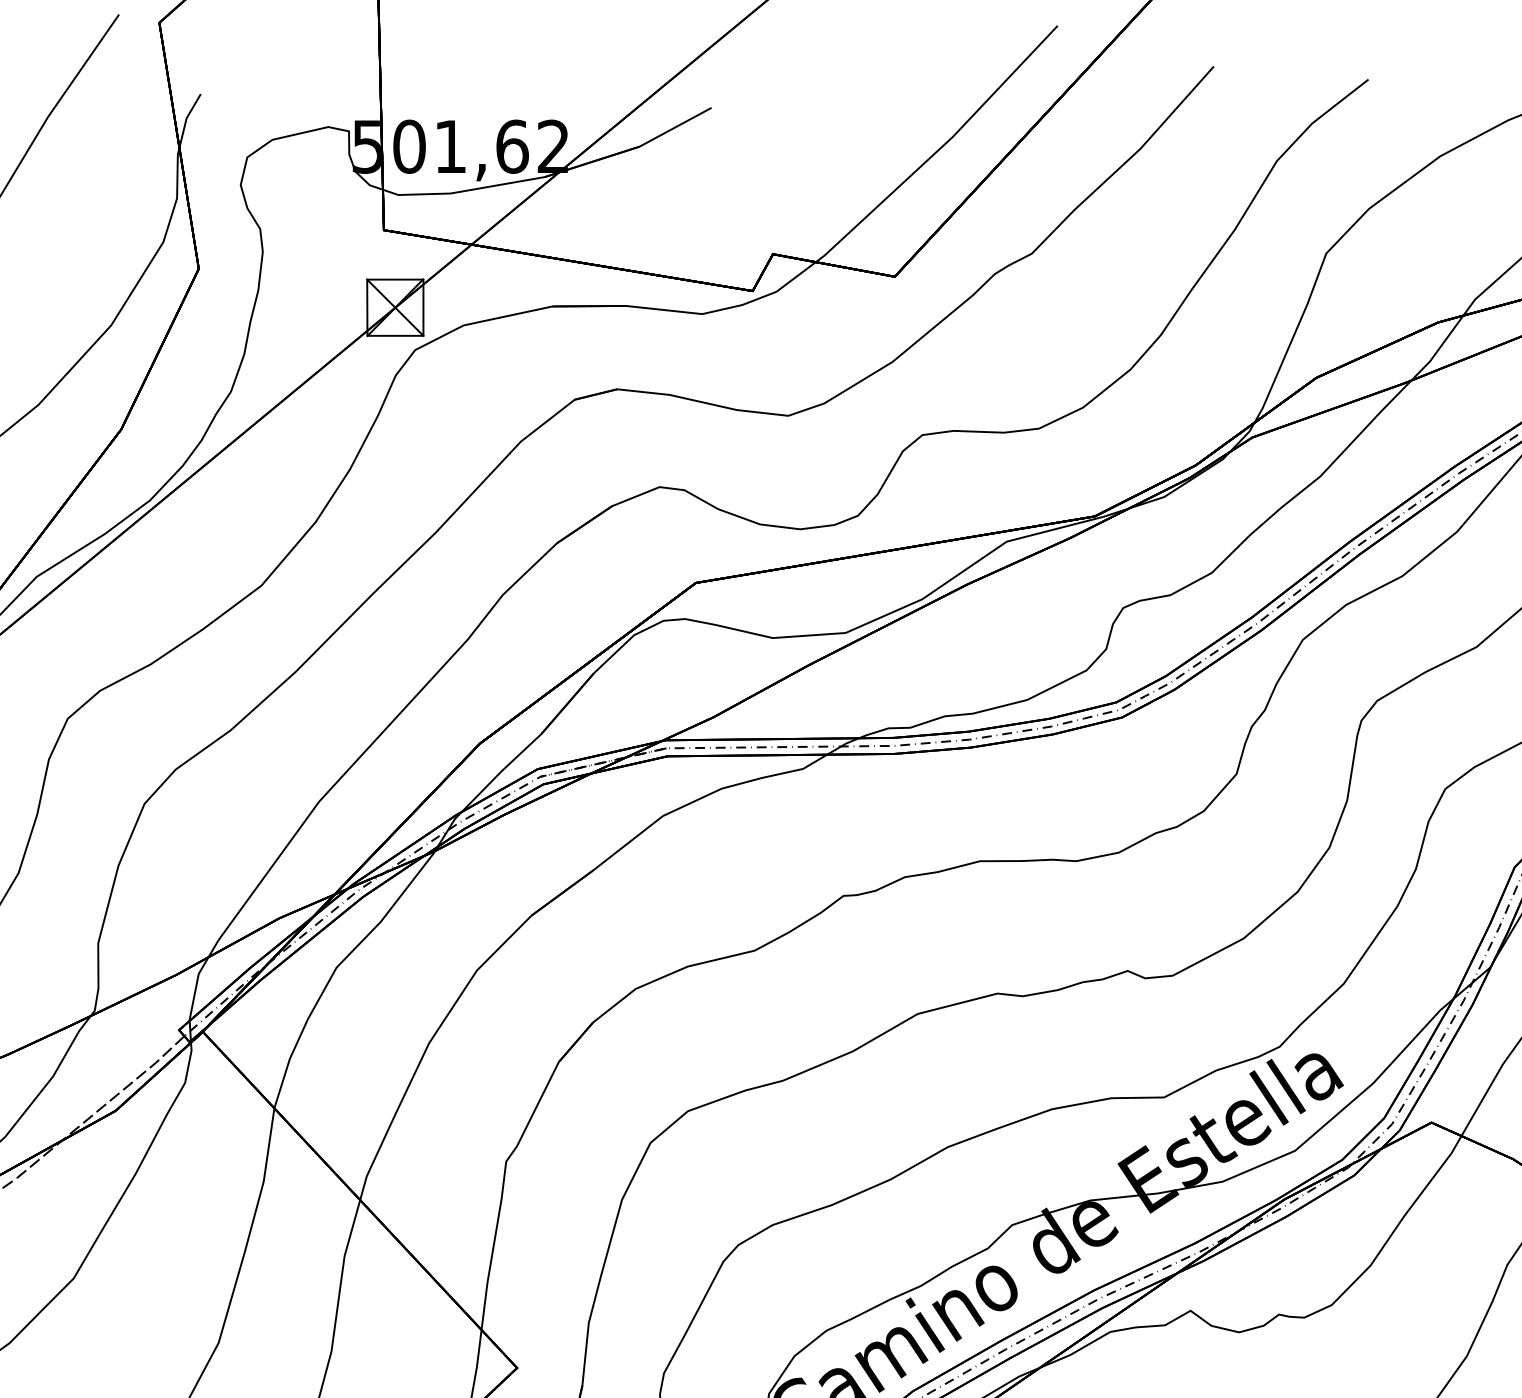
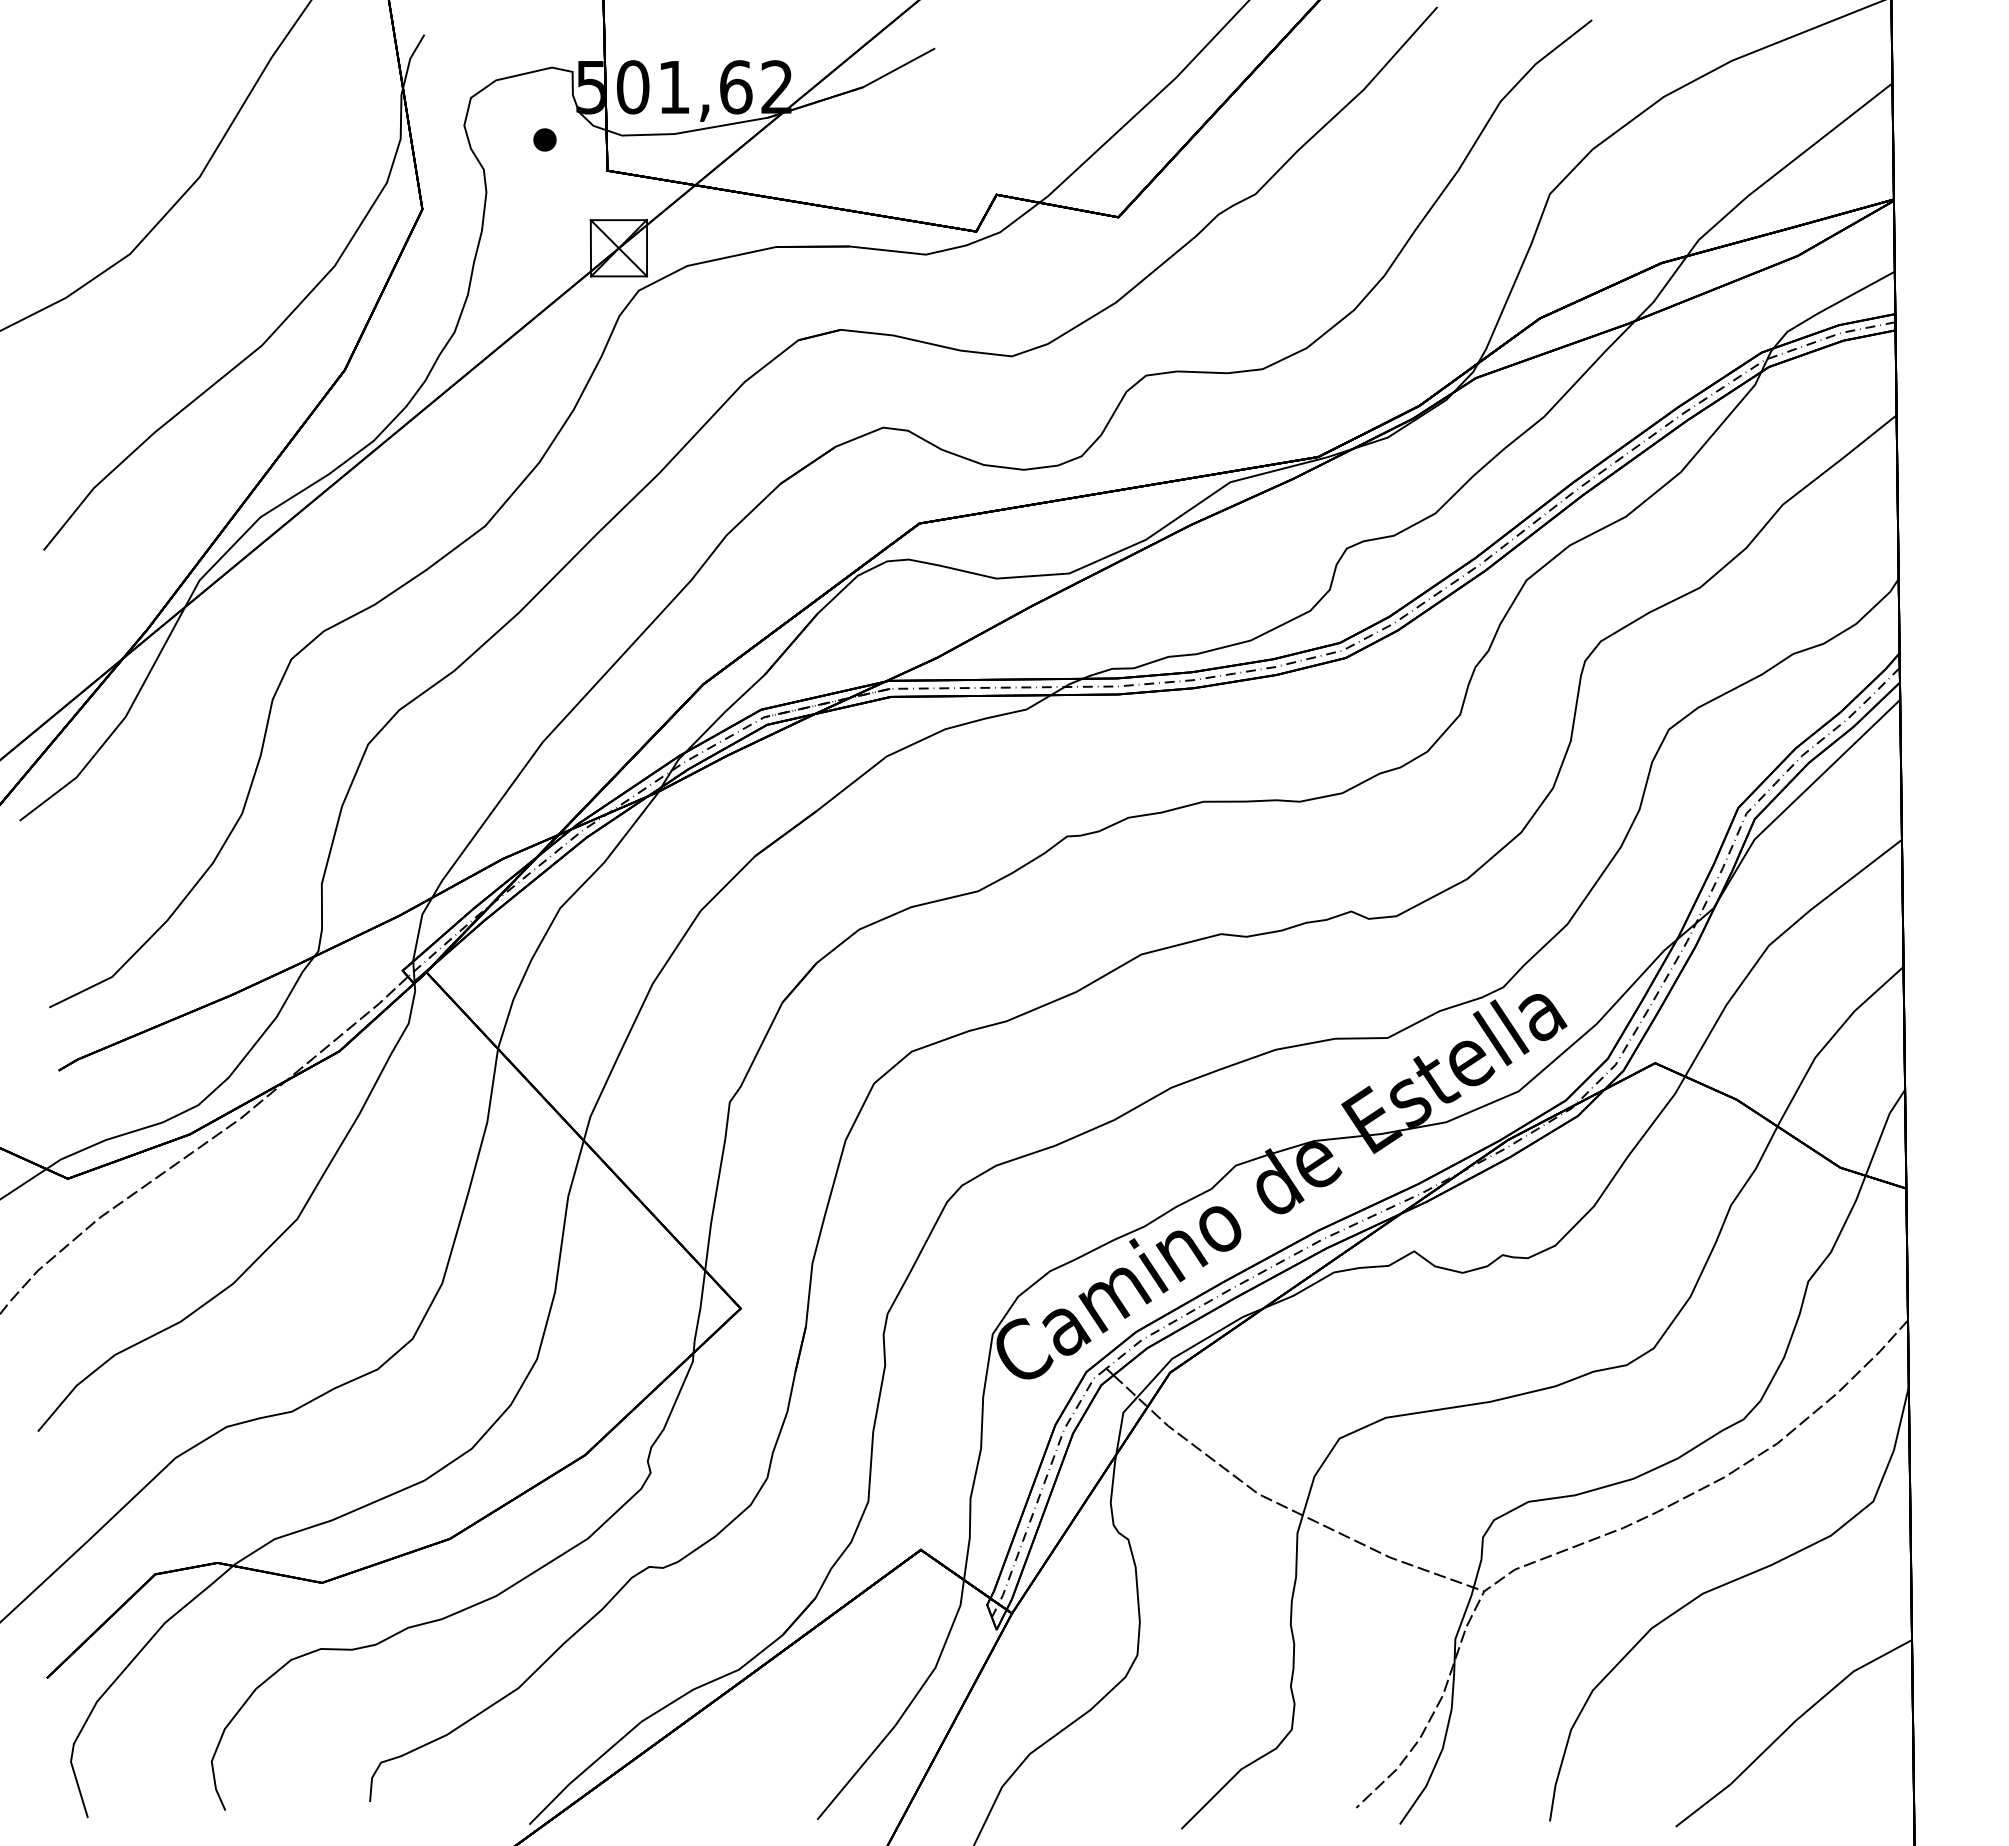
part: (320, 198) -> (544, 139), added

